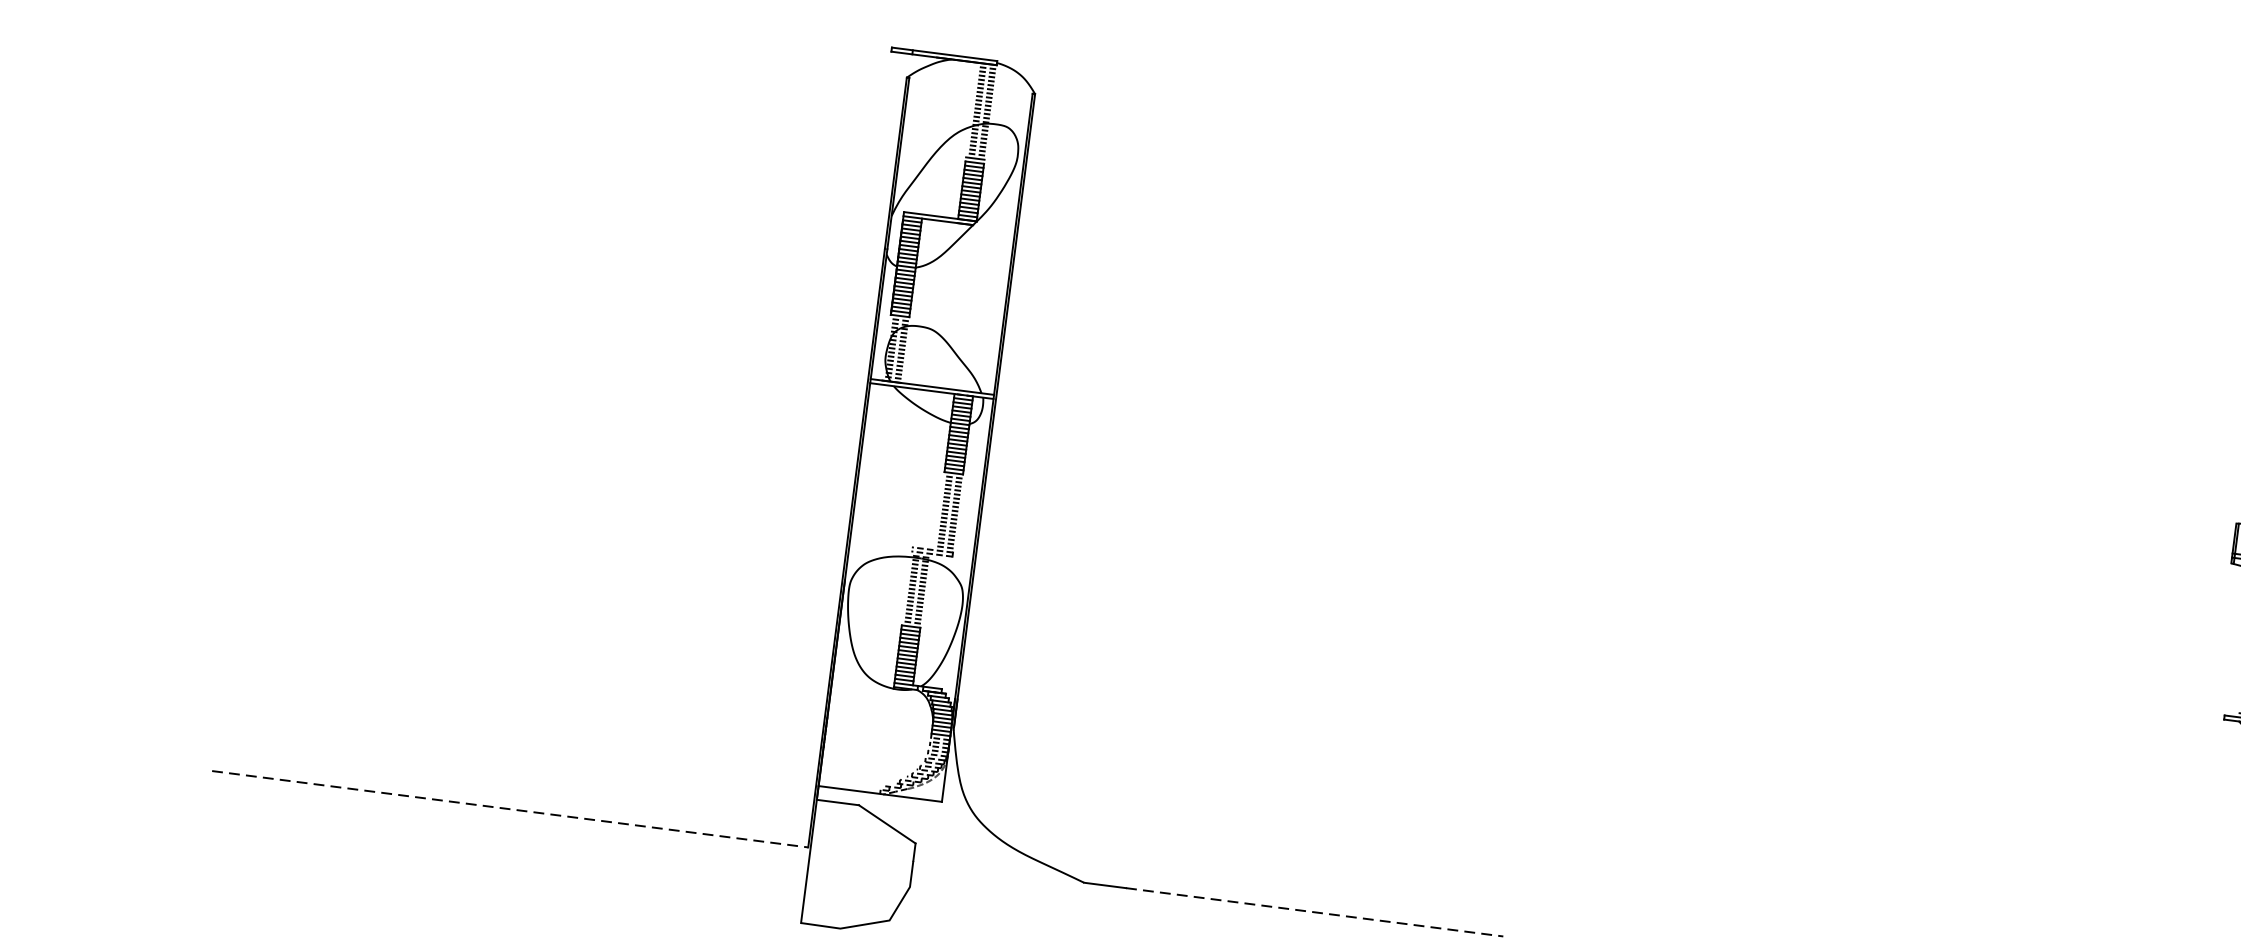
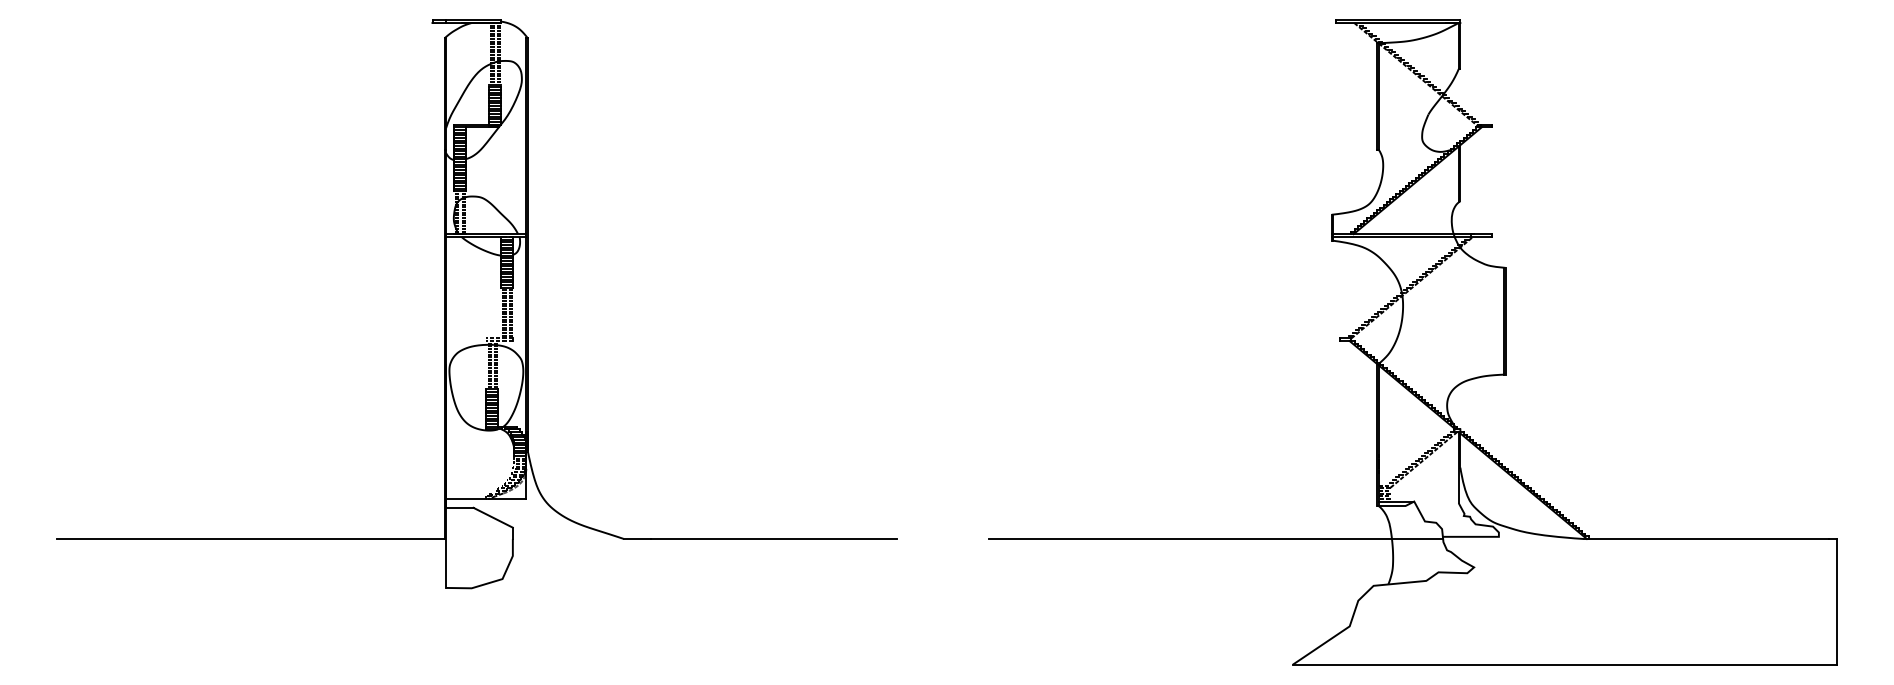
line: (510, 808) -> (250, 538), dashed -> solid
line: (1314, 911) -> (773, 538), dashed -> solid

